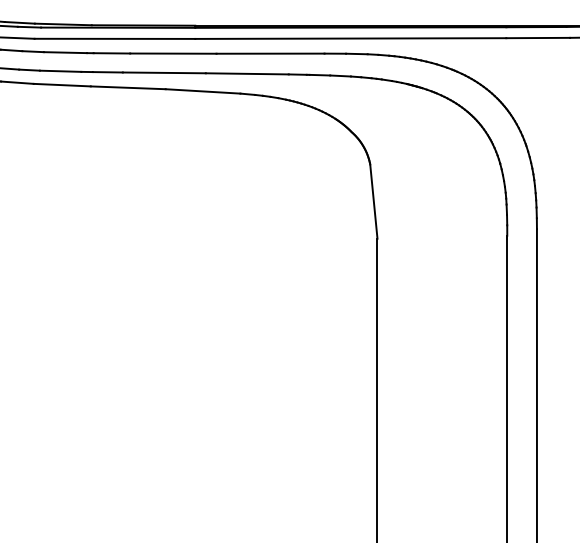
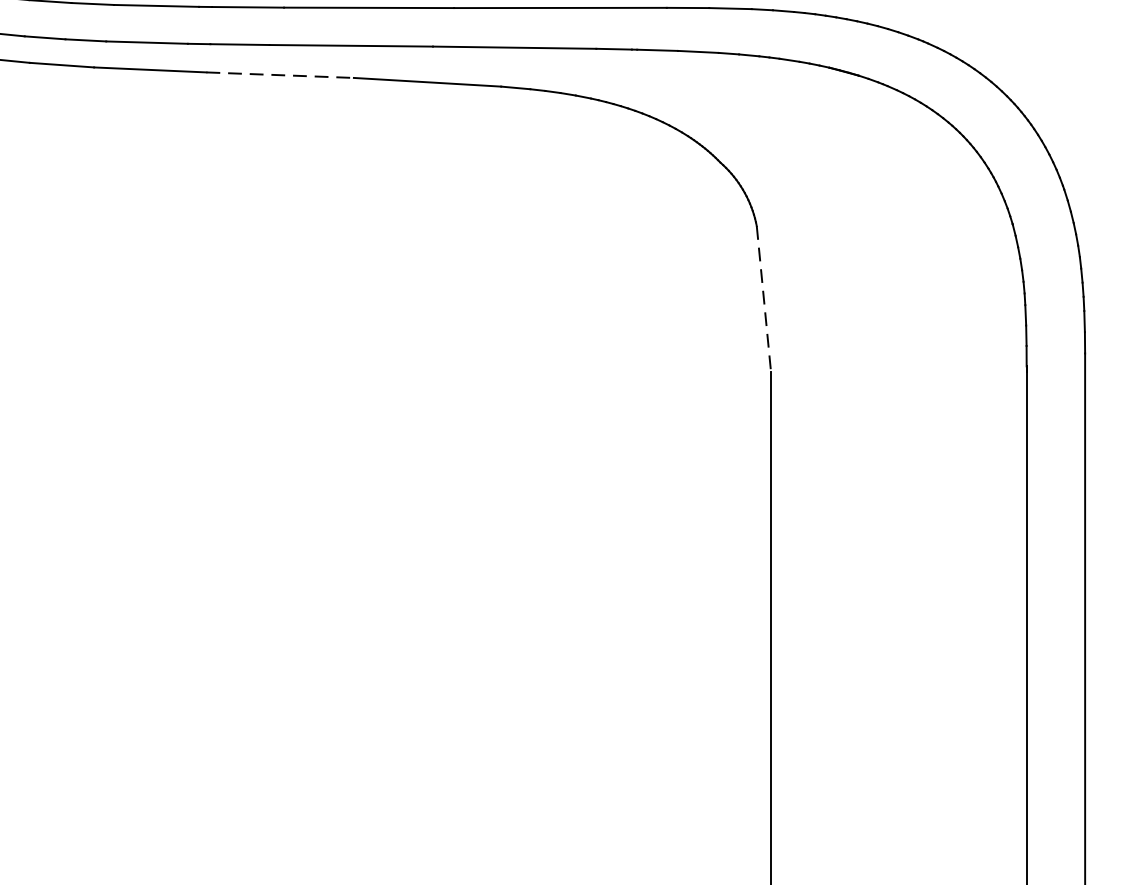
line: (128, 87) -> (280, 74), solid -> dashed
line: (373, 202) -> (763, 301), solid -> dashed

